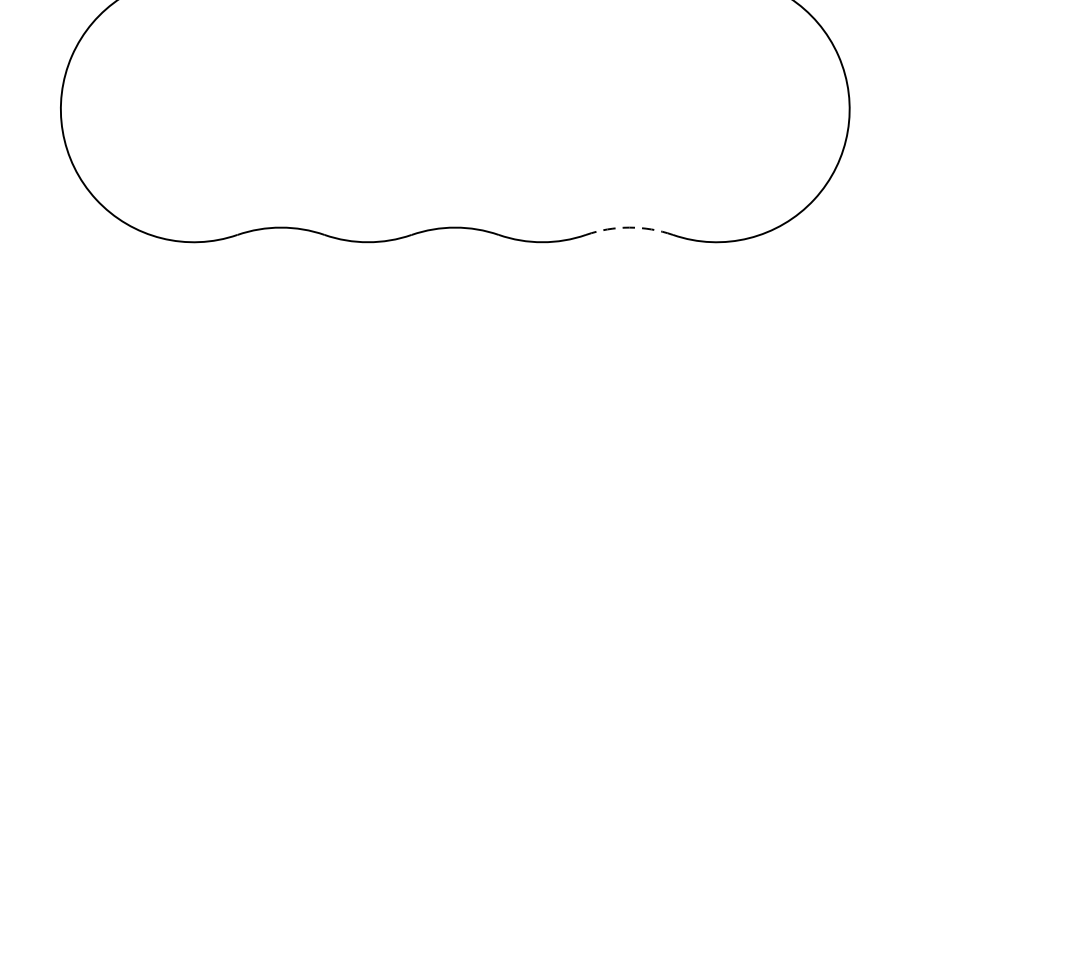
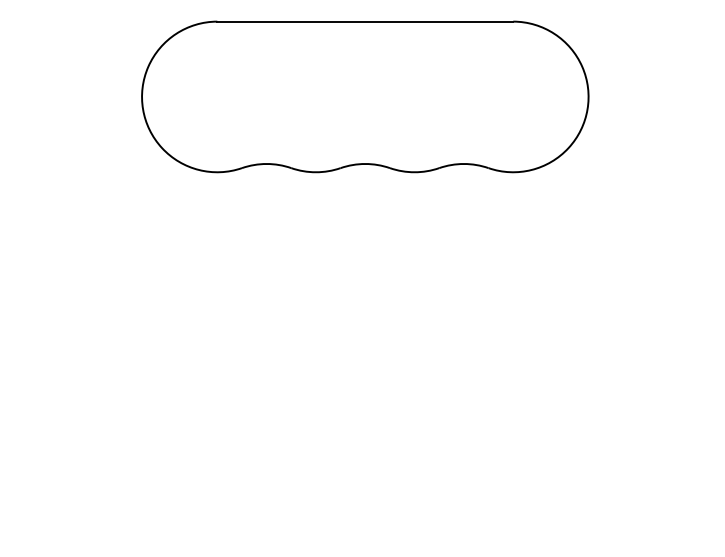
arc: (628, 226) -> (463, 163), dashed -> solid

